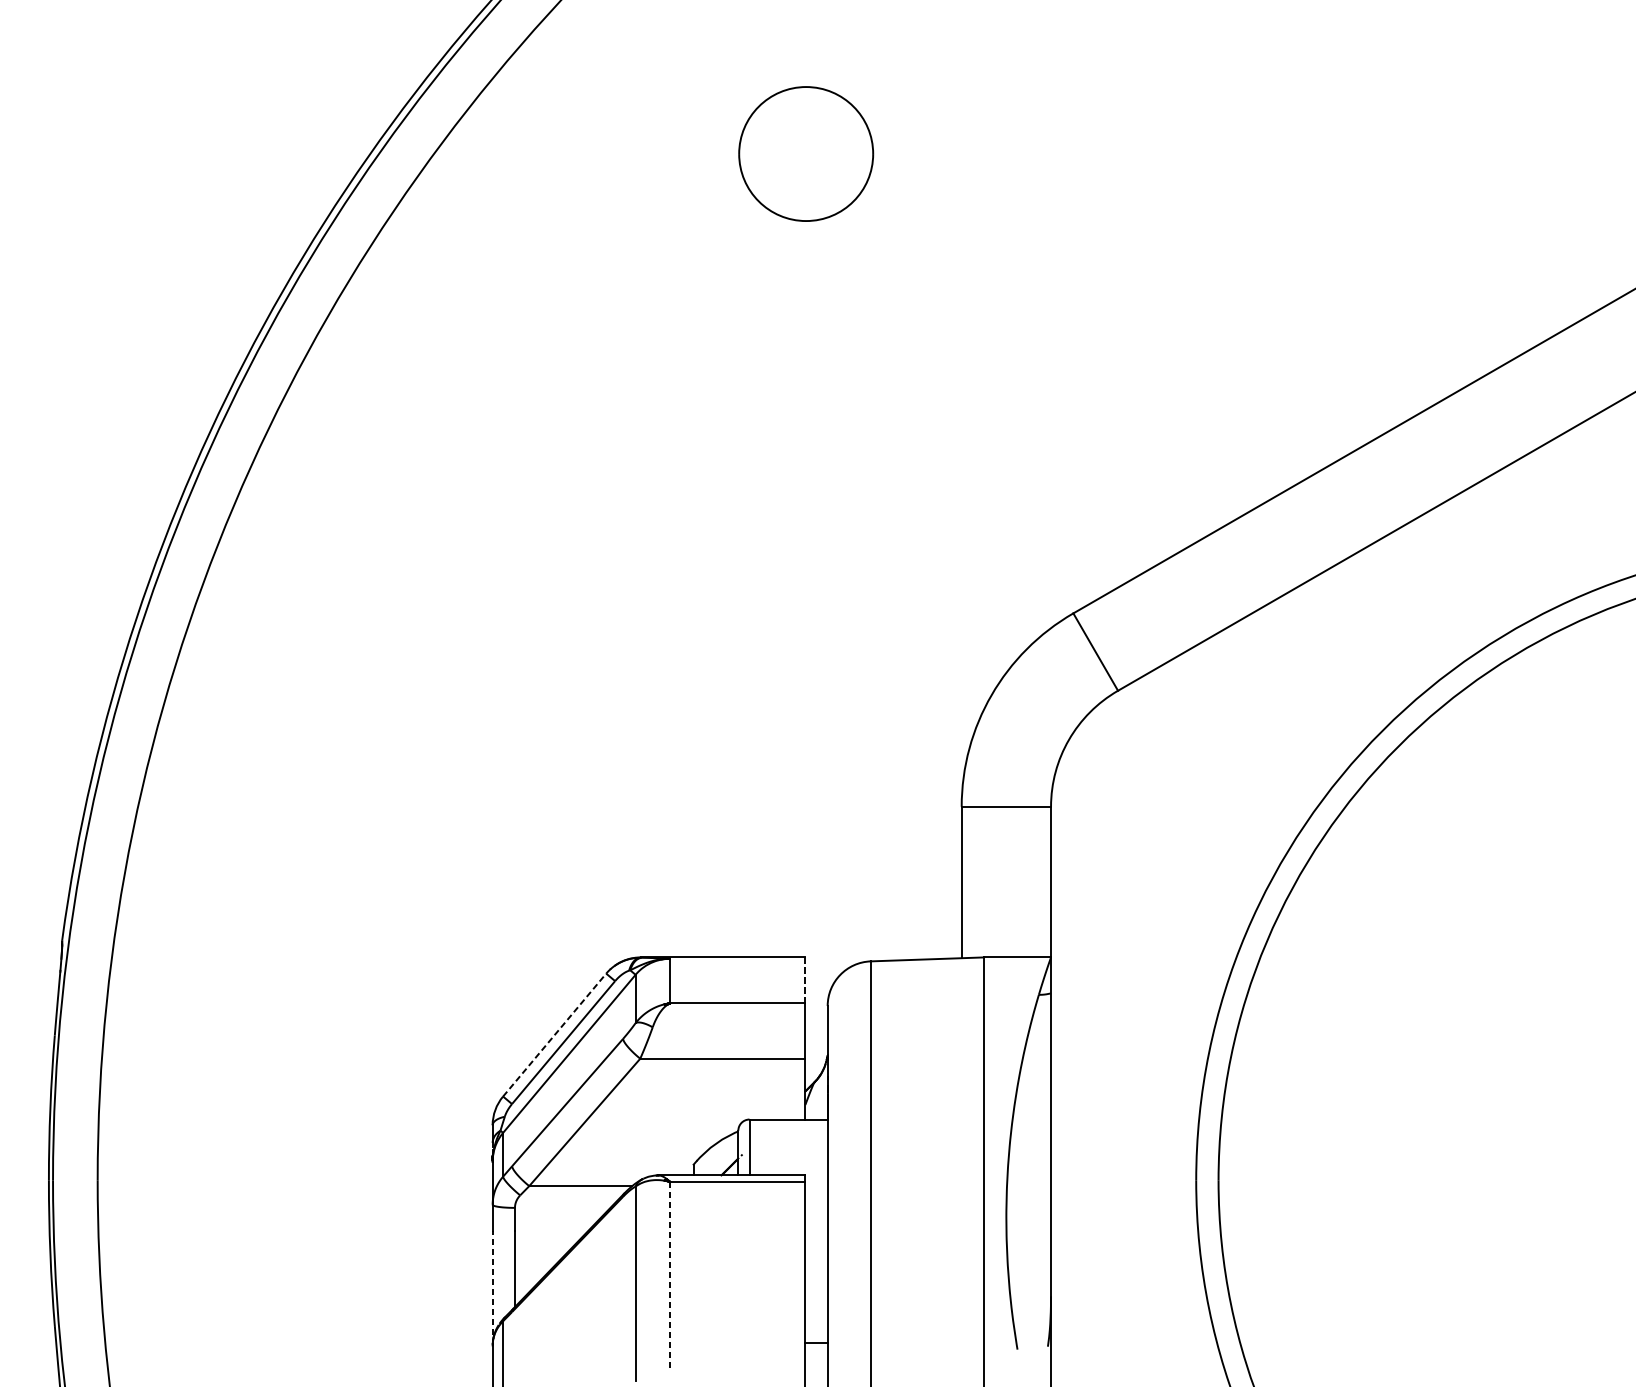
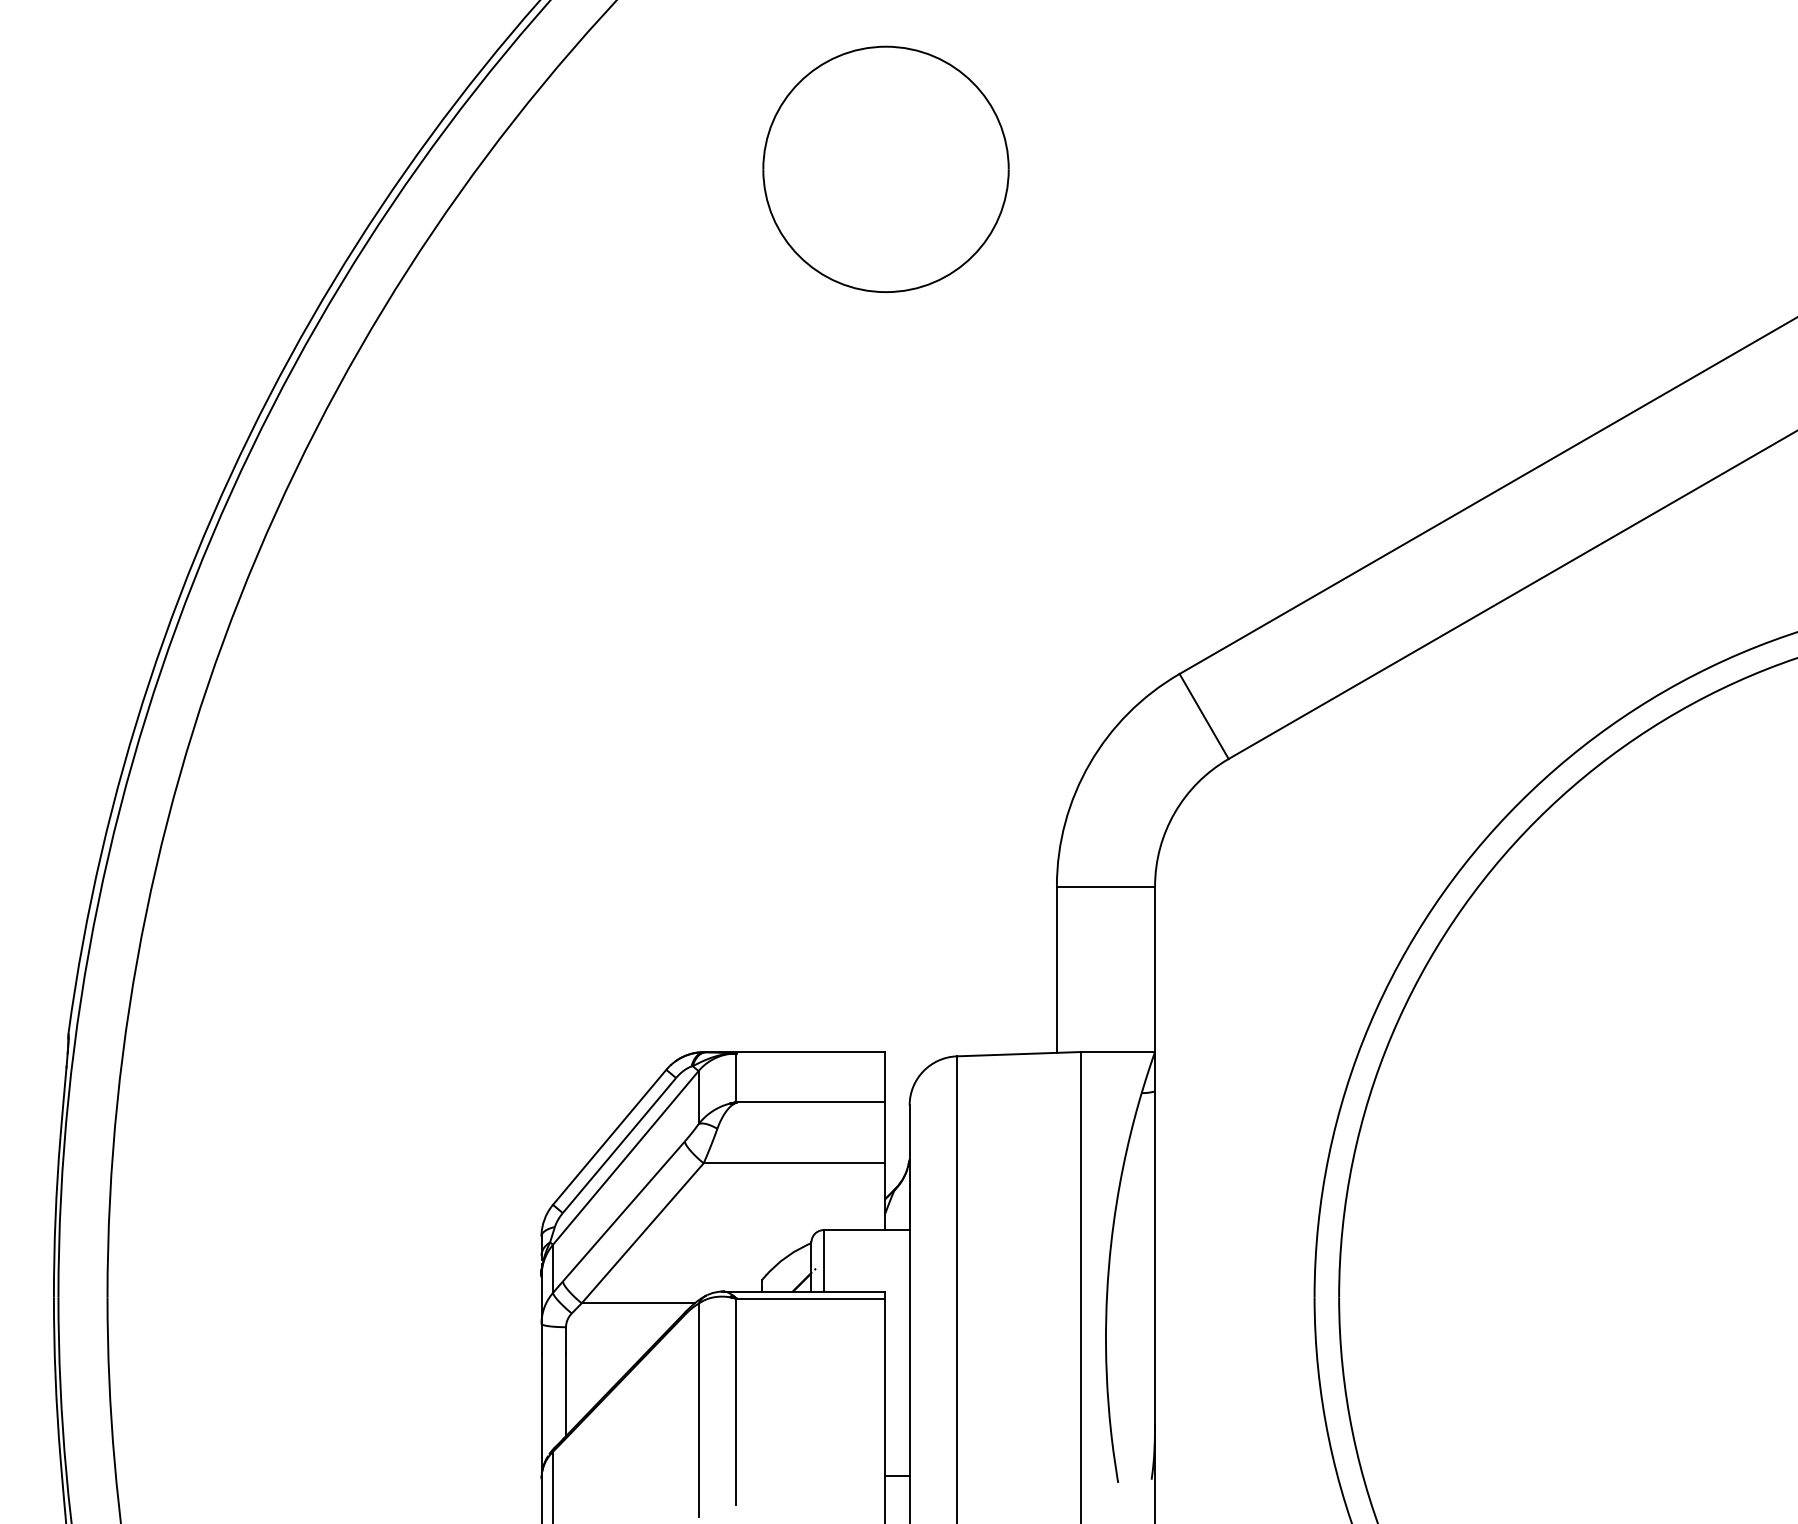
part: (805, 153) -> (885, 168), size x1.67
line: (805, 980) -> (885, 1077), dashed -> solid
line: (555, 1034) -> (610, 1136), dashed -> solid
line: (670, 1276) -> (736, 1402), dashed -> solid
line: (492, 1288) -> (541, 1415), dashed -> solid

